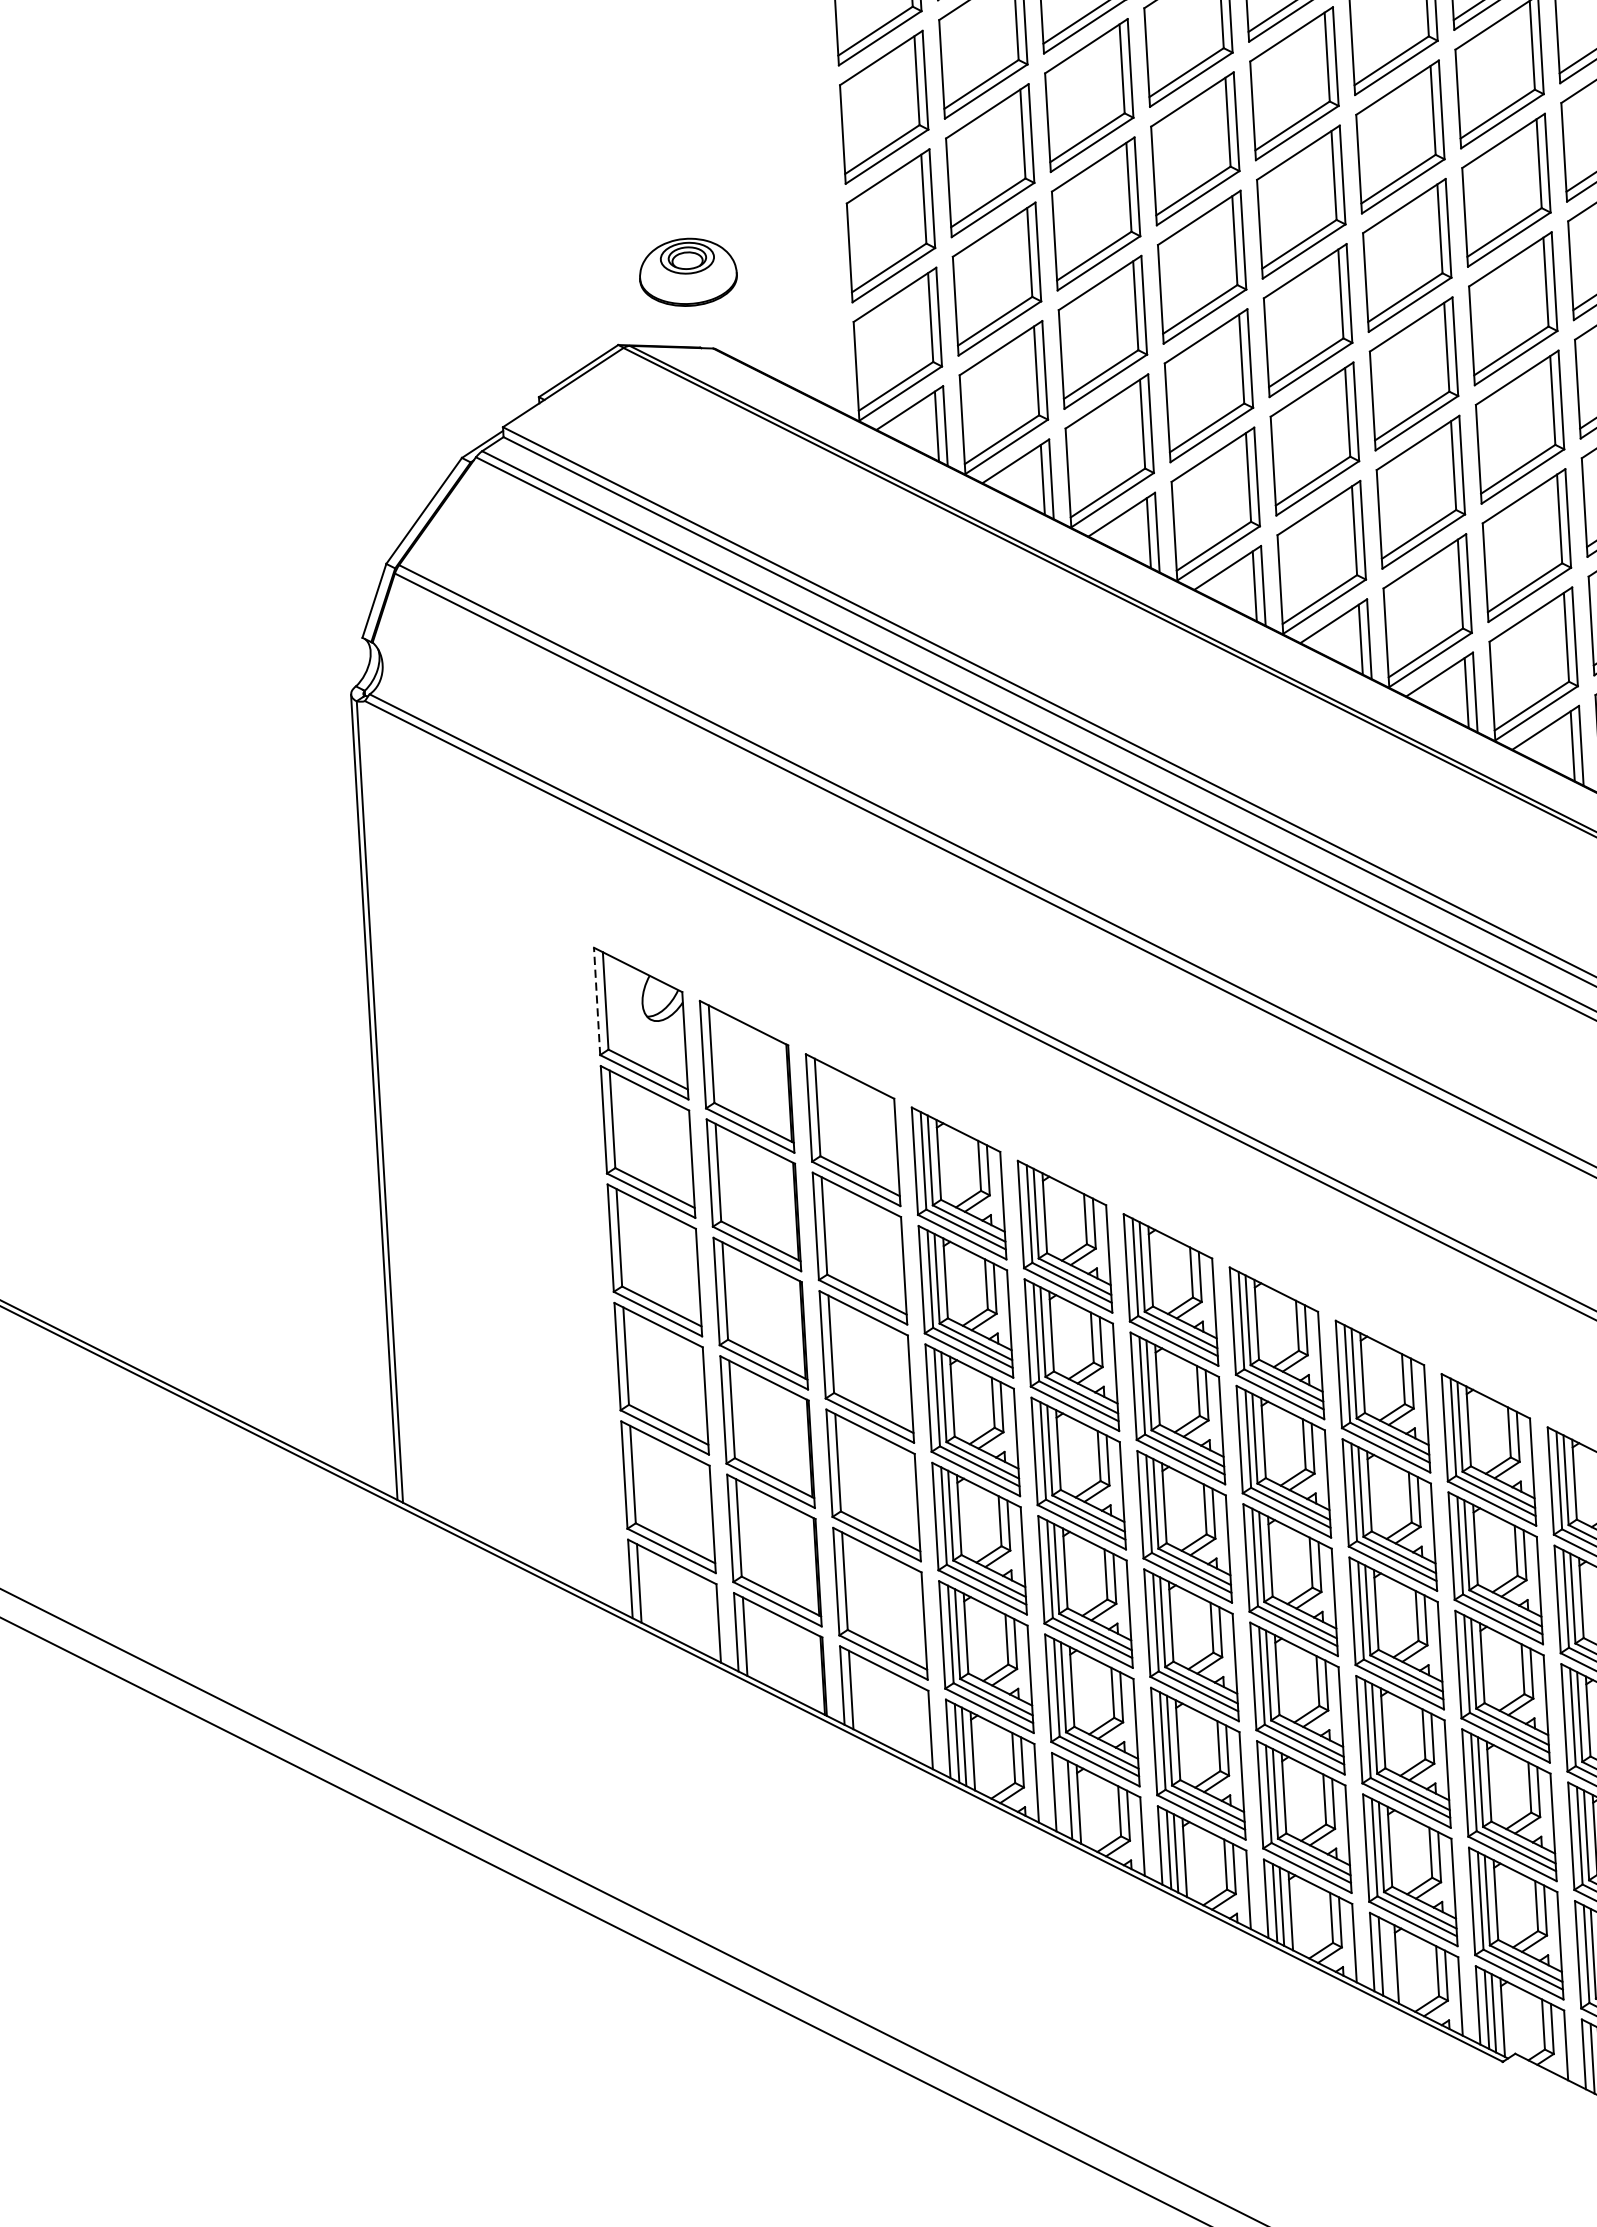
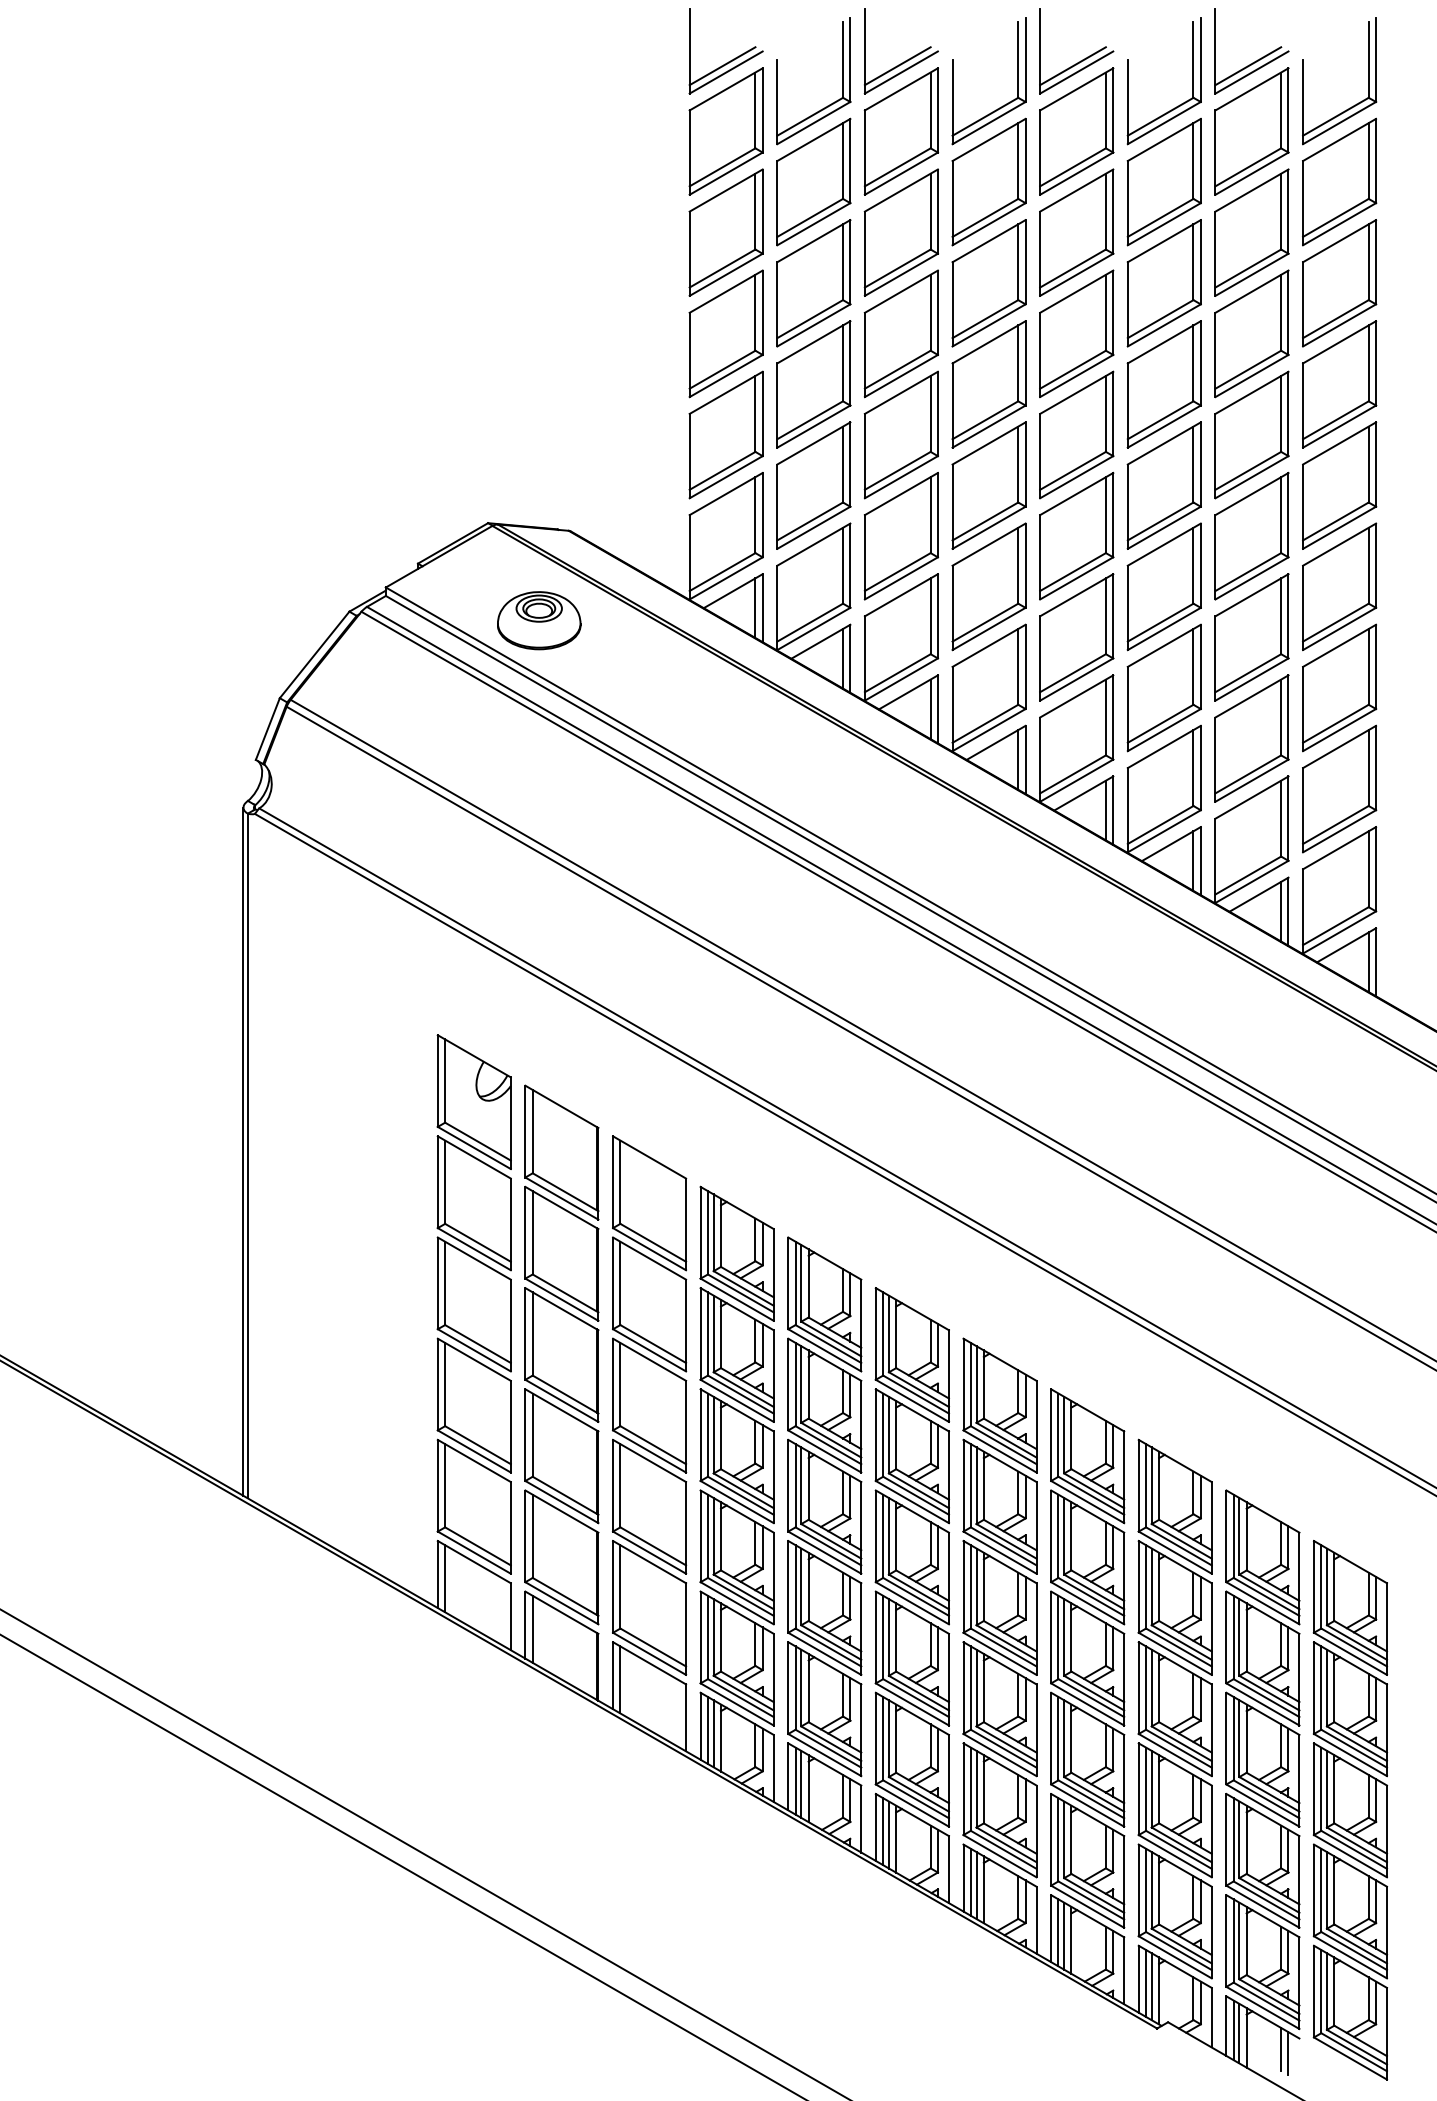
part: (688, 272) -> (539, 620), moved
line: (596, 1001) -> (437, 1081), dashed -> solid
line: (1062, 1795) -> (795, 1780), added
line: (1388, 1959) -> (1064, 1935), added

